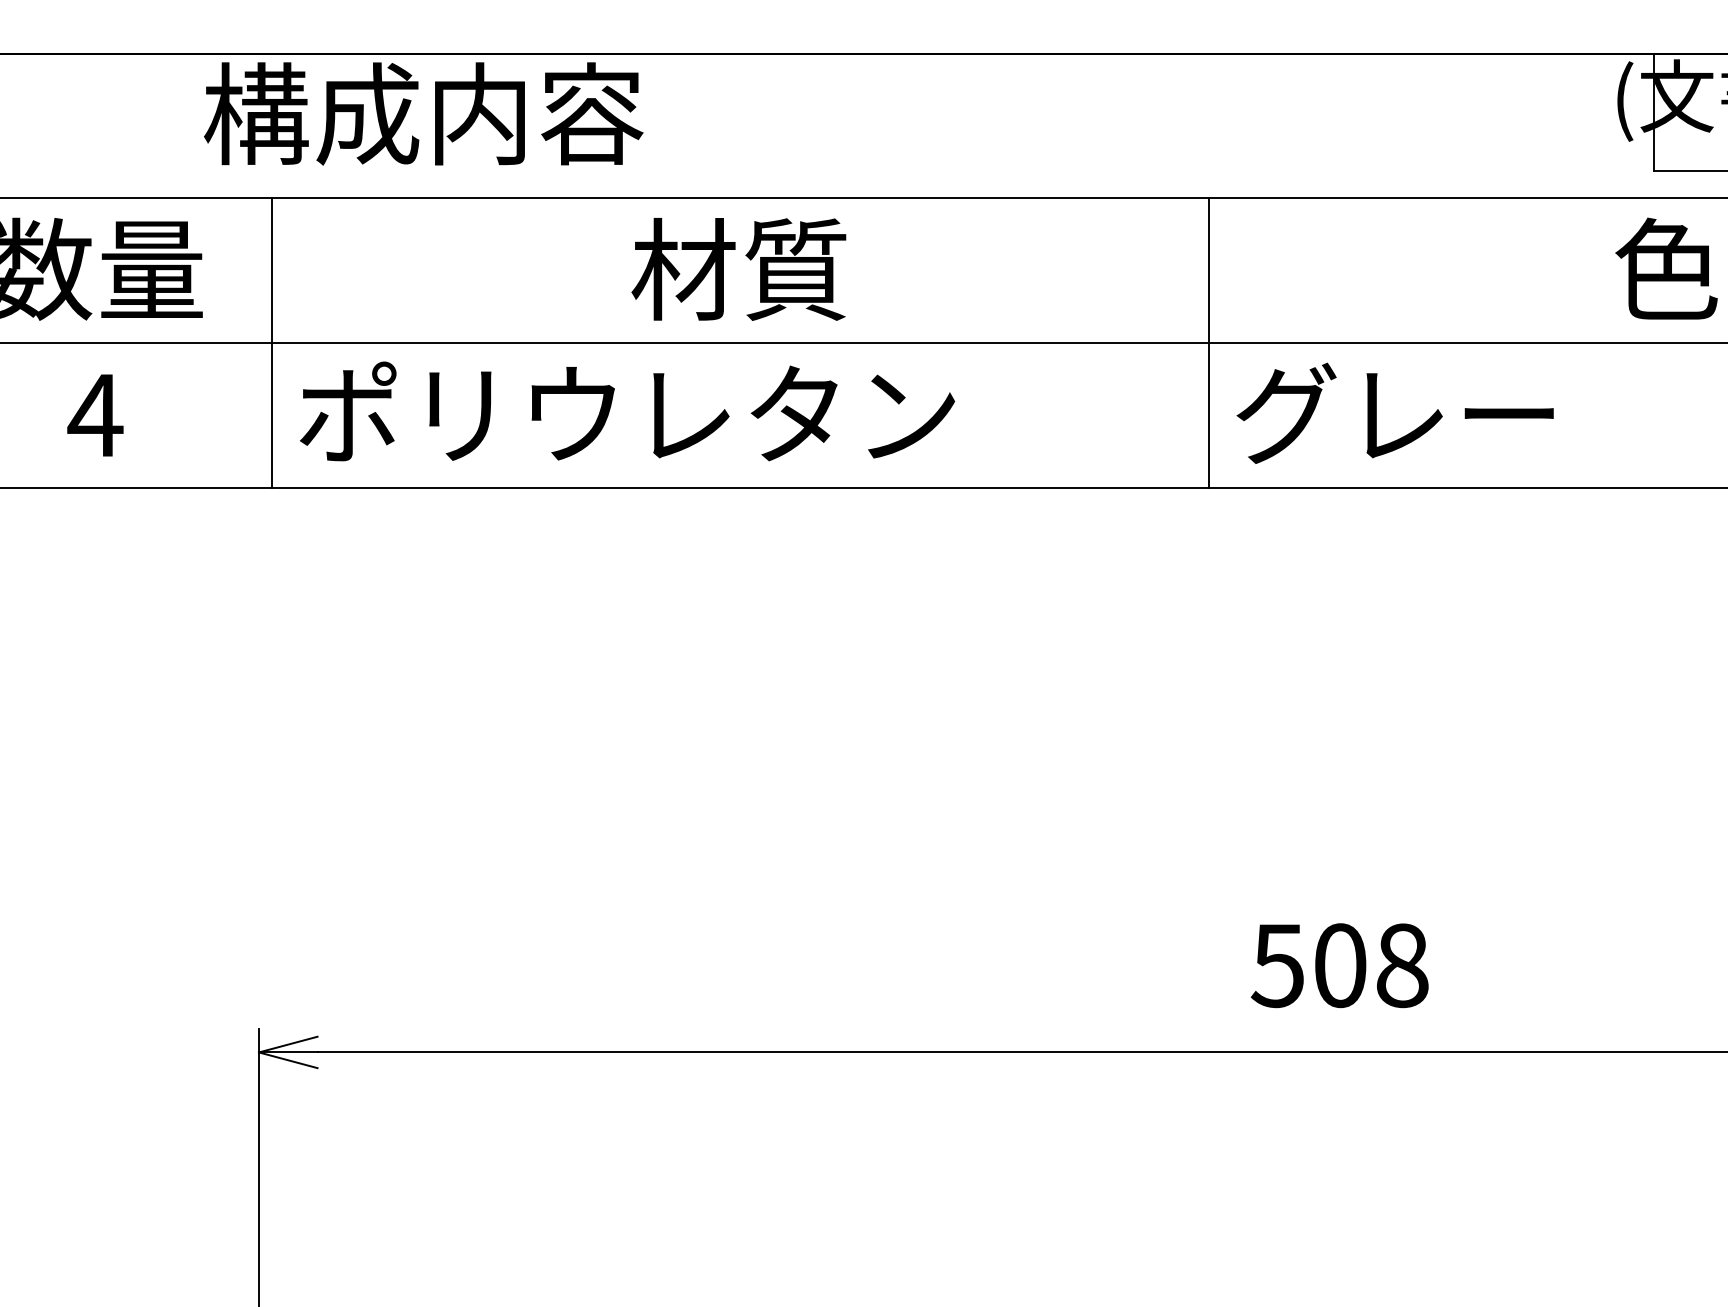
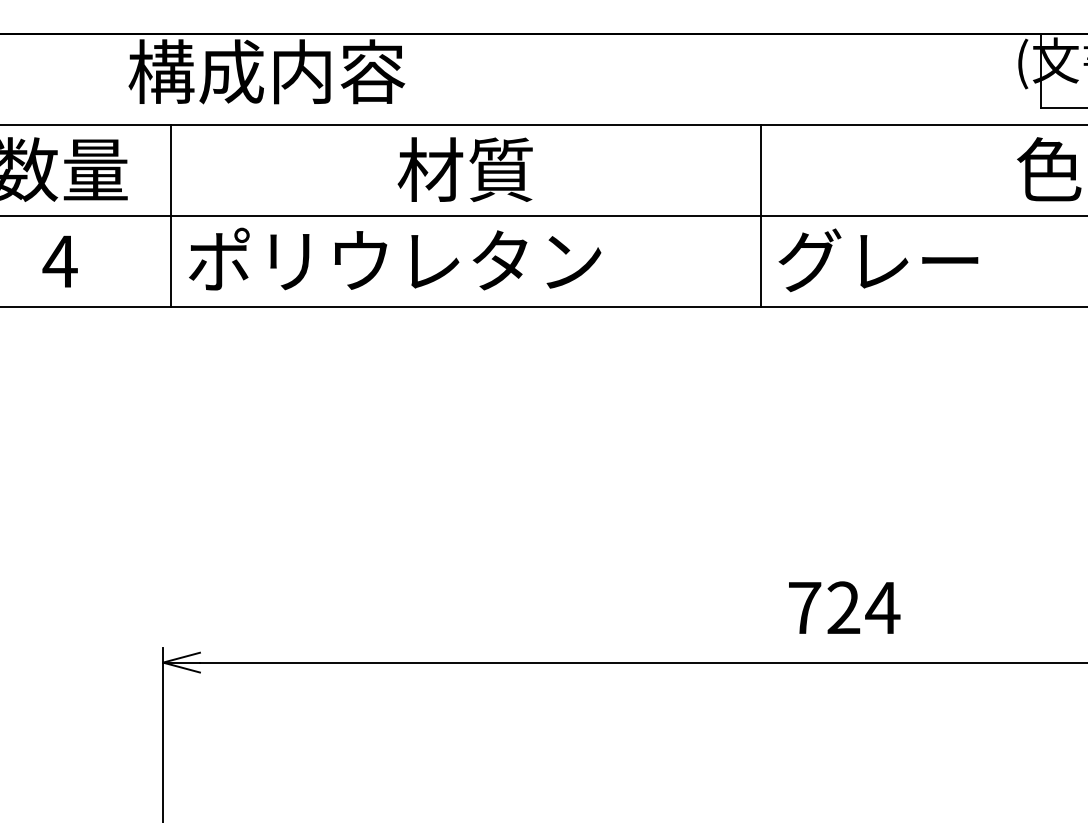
text: (1339, 964) -> (843, 607), 508 -> 724

